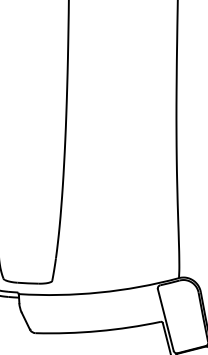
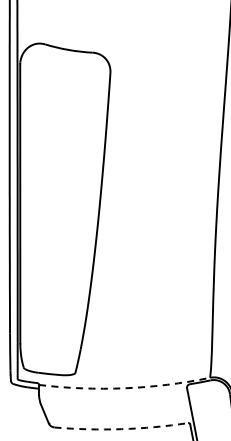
arc: (99, 292) -> (124, 388), solid -> dashed
arc: (98, 331) -> (121, 429), solid -> dashed

